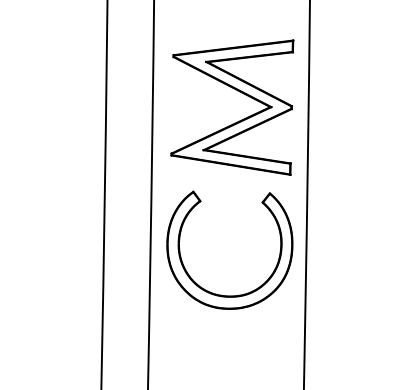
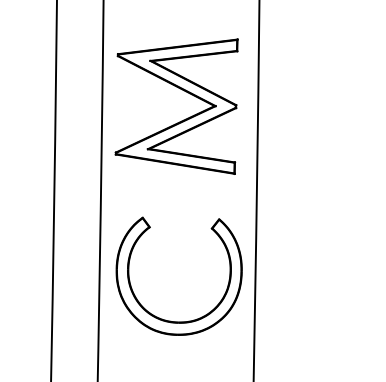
part: (239, 120) -> (183, 119), moved
part: (221, 294) -> (170, 320), moved

